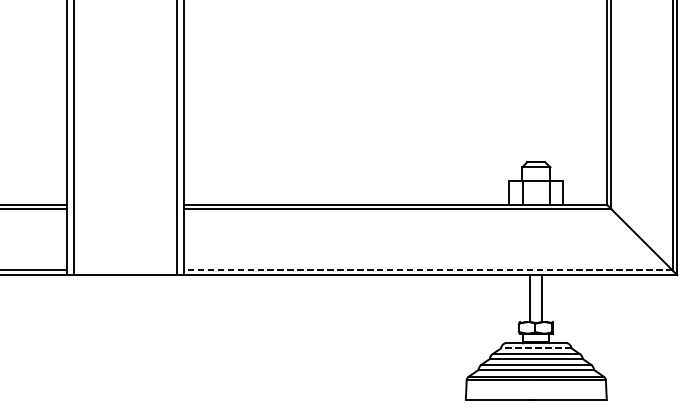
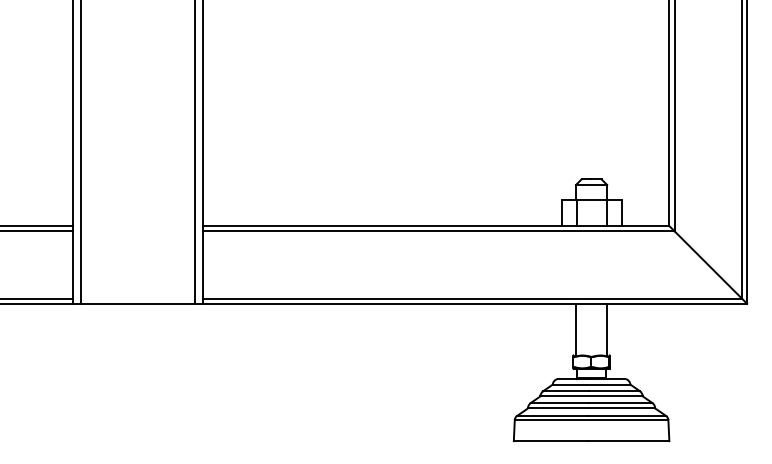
line: (428, 270) -> (472, 298), dashed -> solid
line: (530, 298) -> (607, 329), moved
line: (542, 298) -> (576, 329), moved
line: (536, 348) -> (591, 384), dashed -> solid

